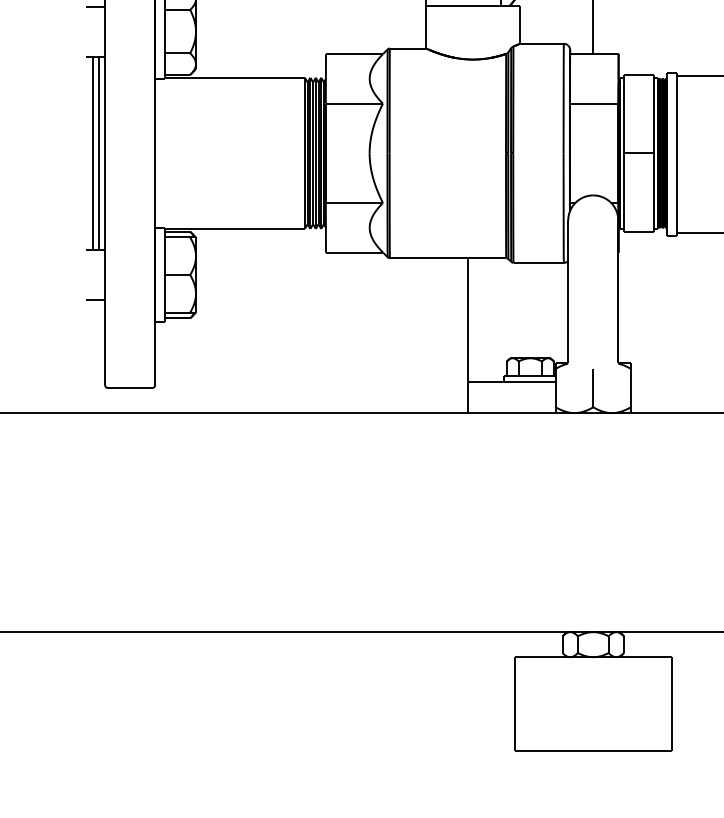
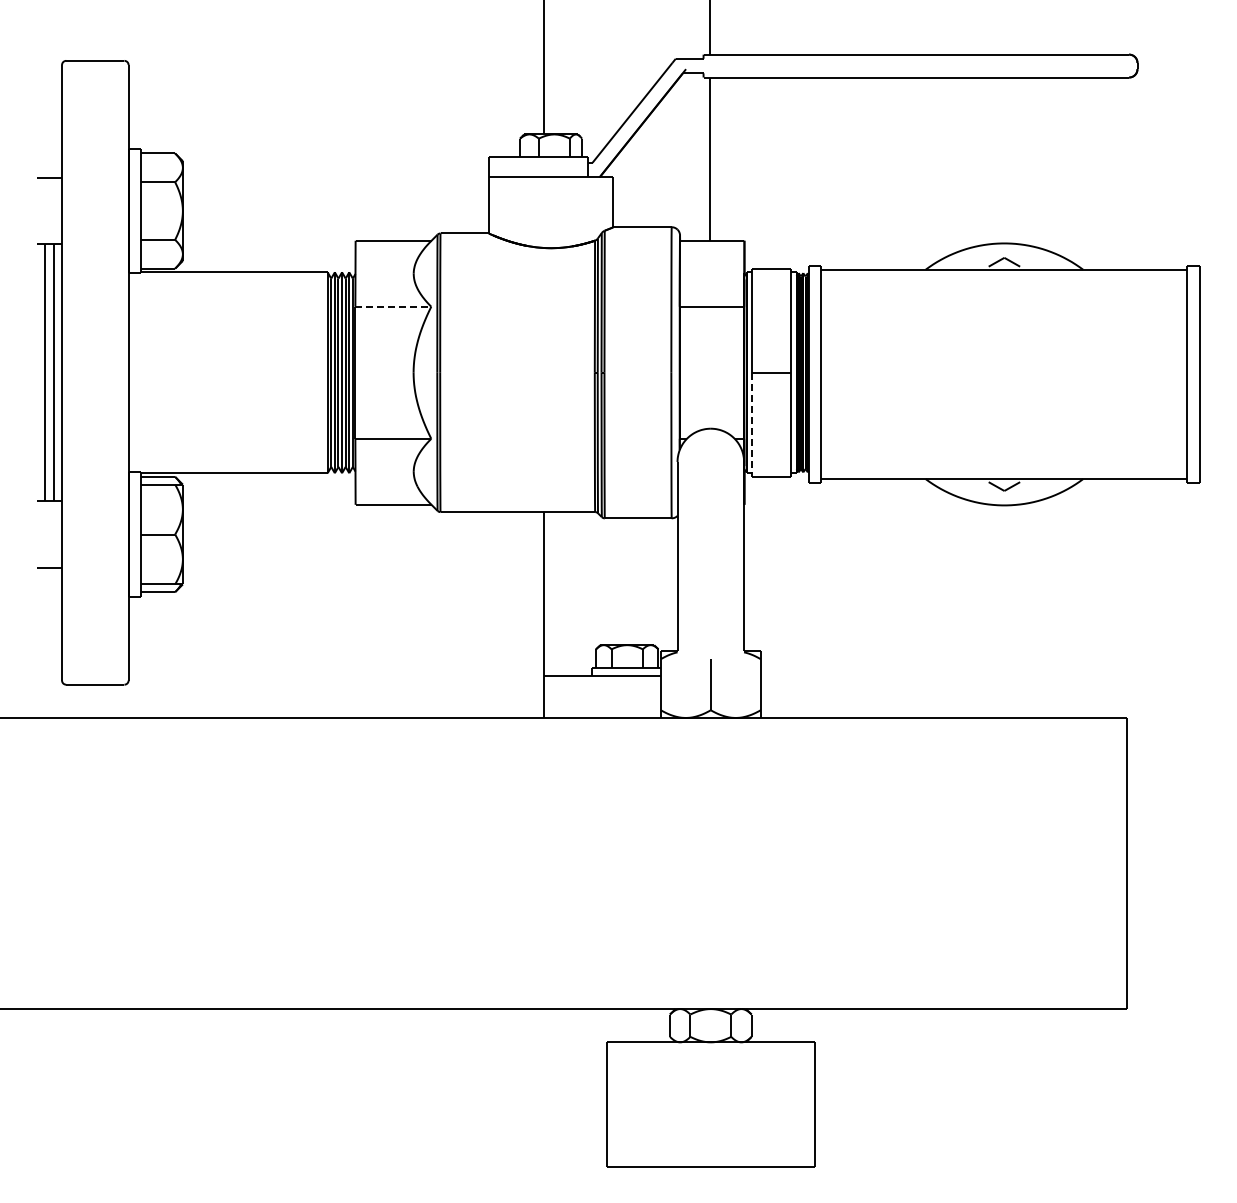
line: (354, 103) -> (393, 306), solid -> dashed
line: (623, 192) -> (751, 424), solid -> dashed

